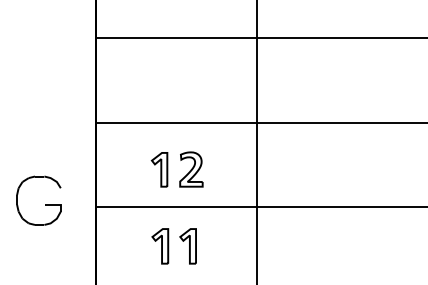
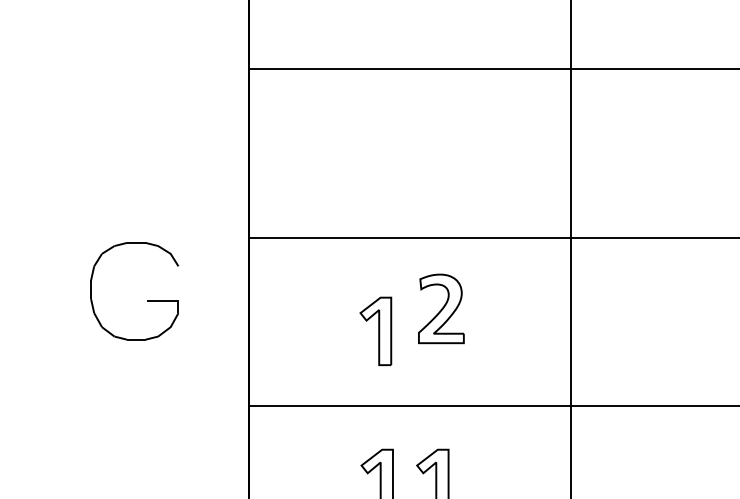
part: (191, 169) -> (441, 308), moved
part: (45, 204) -> (147, 298), moved

